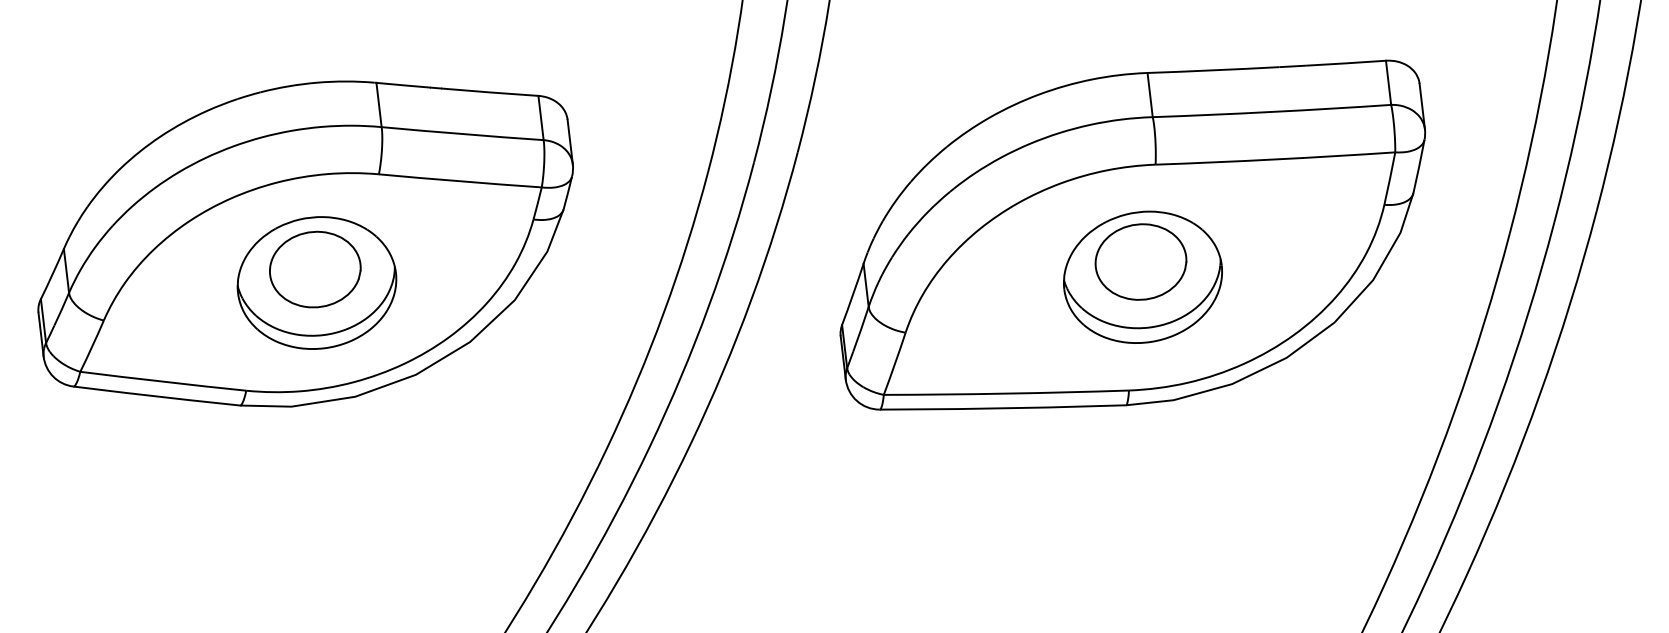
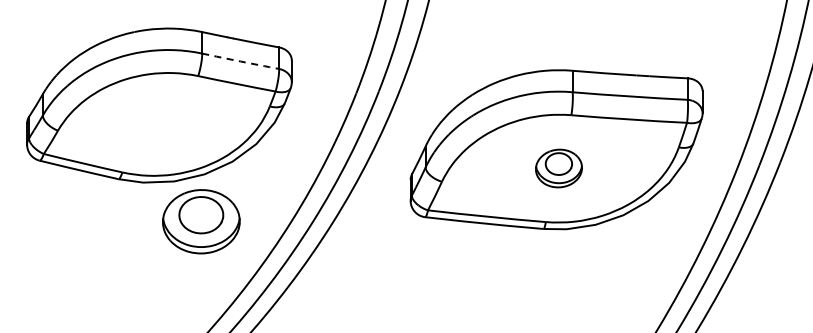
arc: (462, 134) -> (240, 61), solid -> dashed
part: (1141, 277) -> (558, 168), size x0.6
part: (317, 282) -> (201, 221), moved

